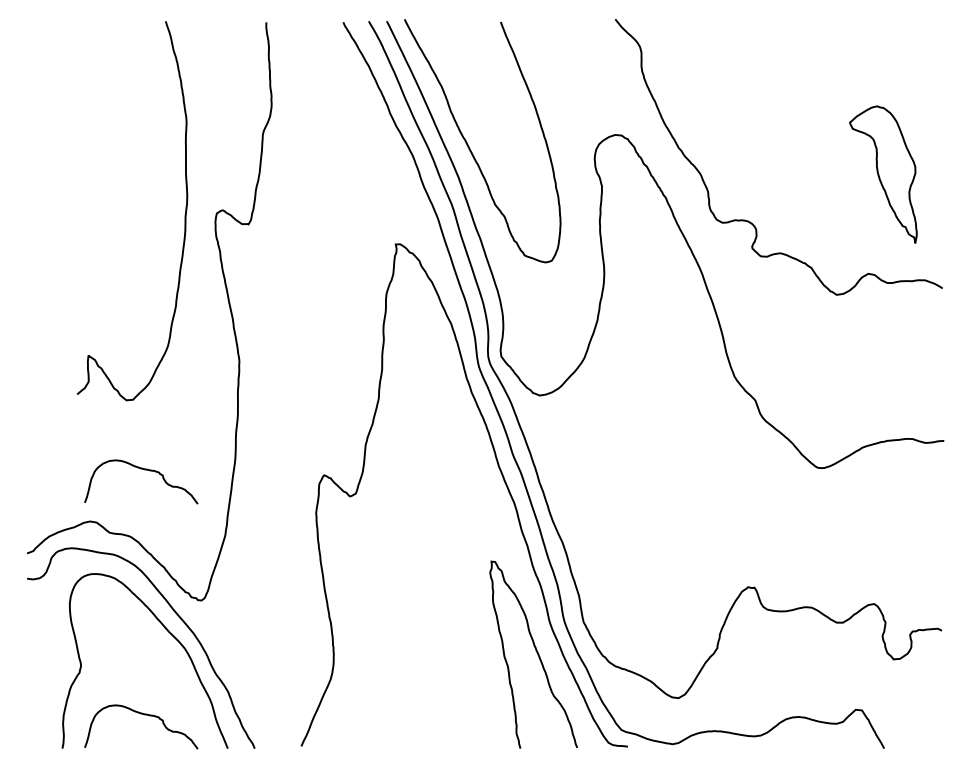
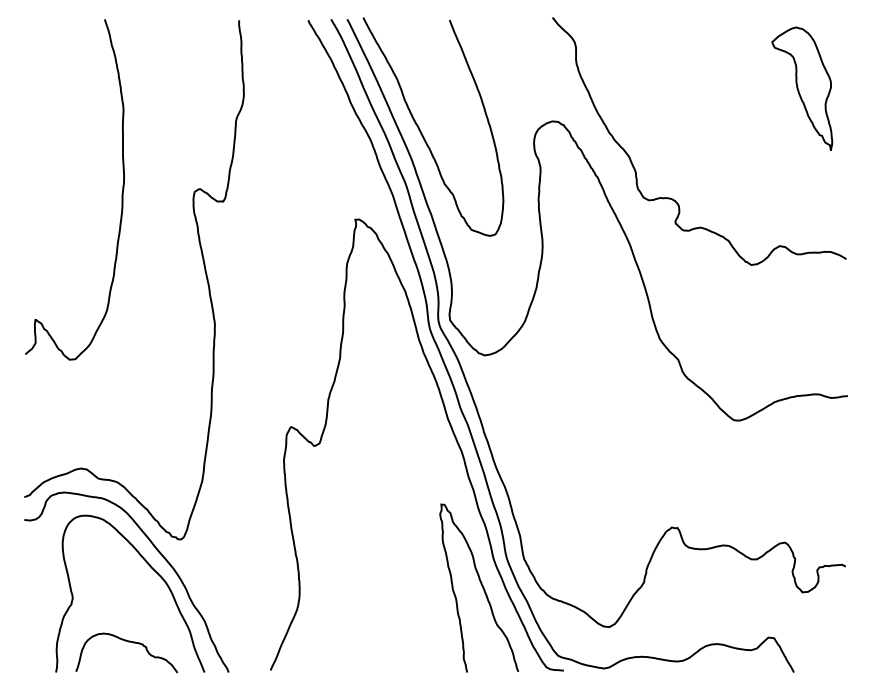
part: (883, 174) -> (802, 88), moved
curve: (184, 214) -> (121, 192), moved
curve: (144, 470) -> (129, 422), removed

